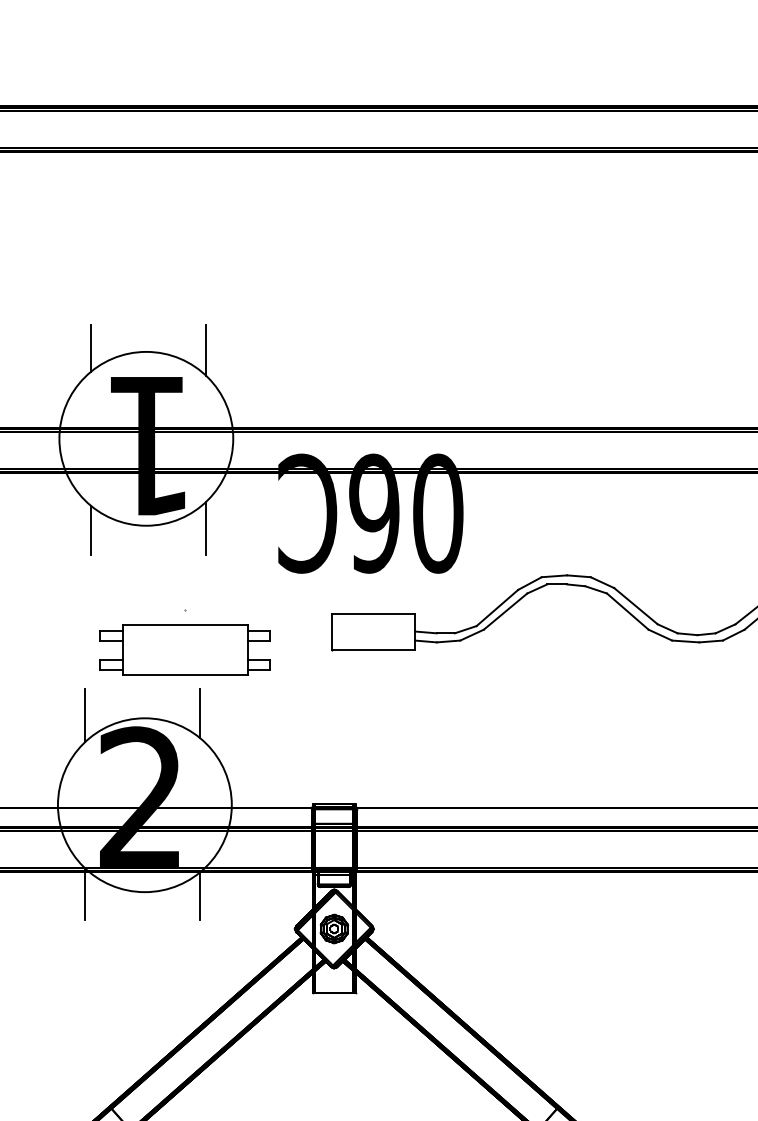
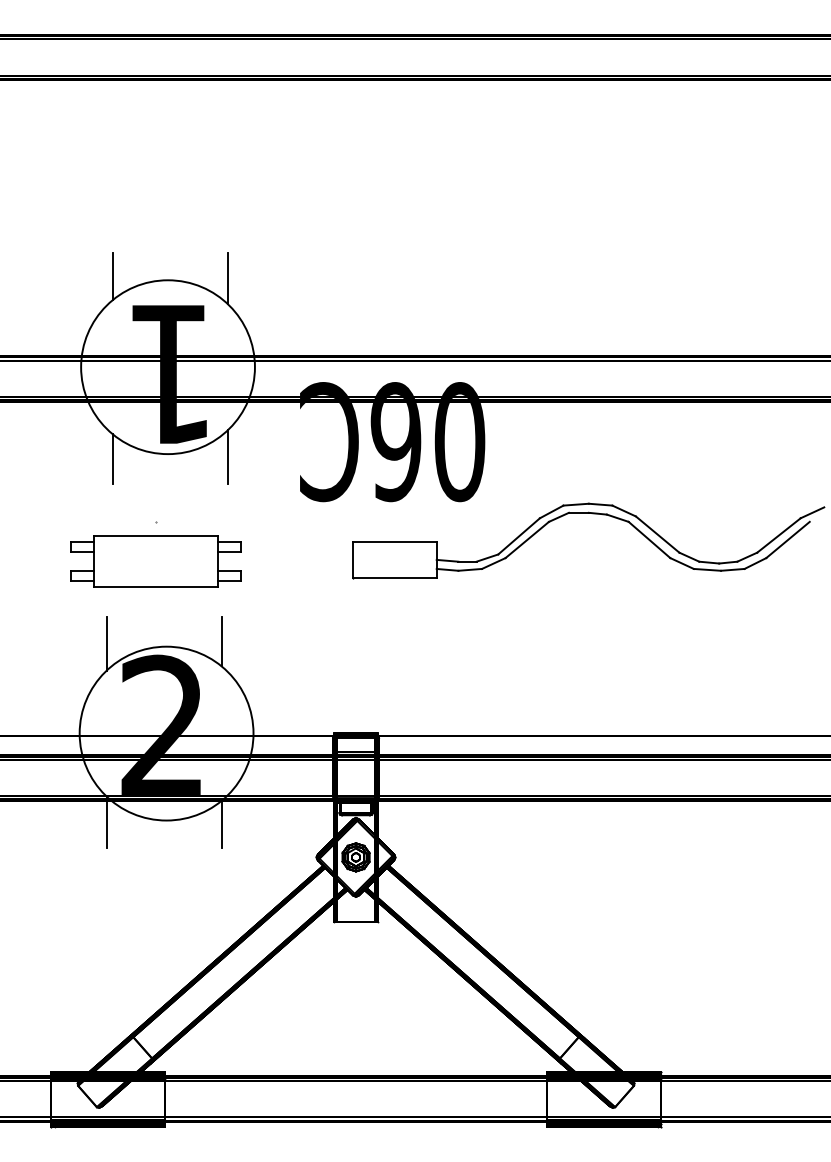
part: (184, 643) -> (155, 554), moved

